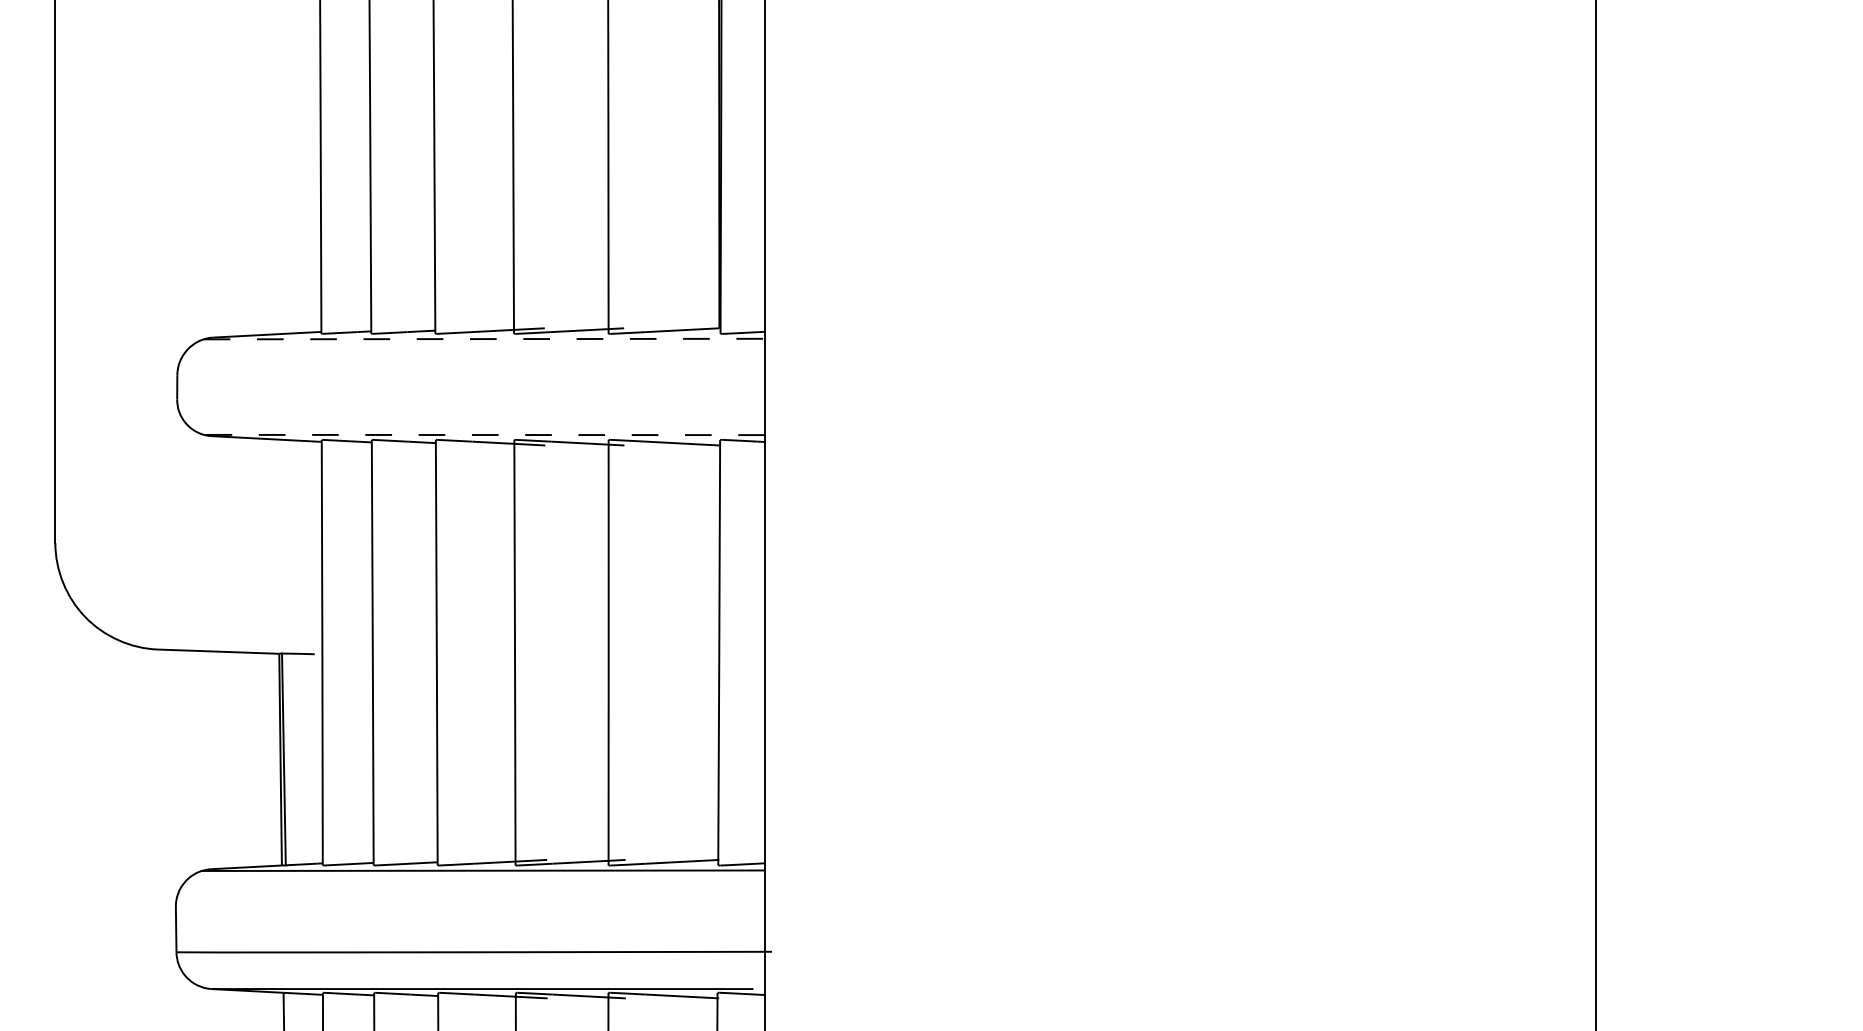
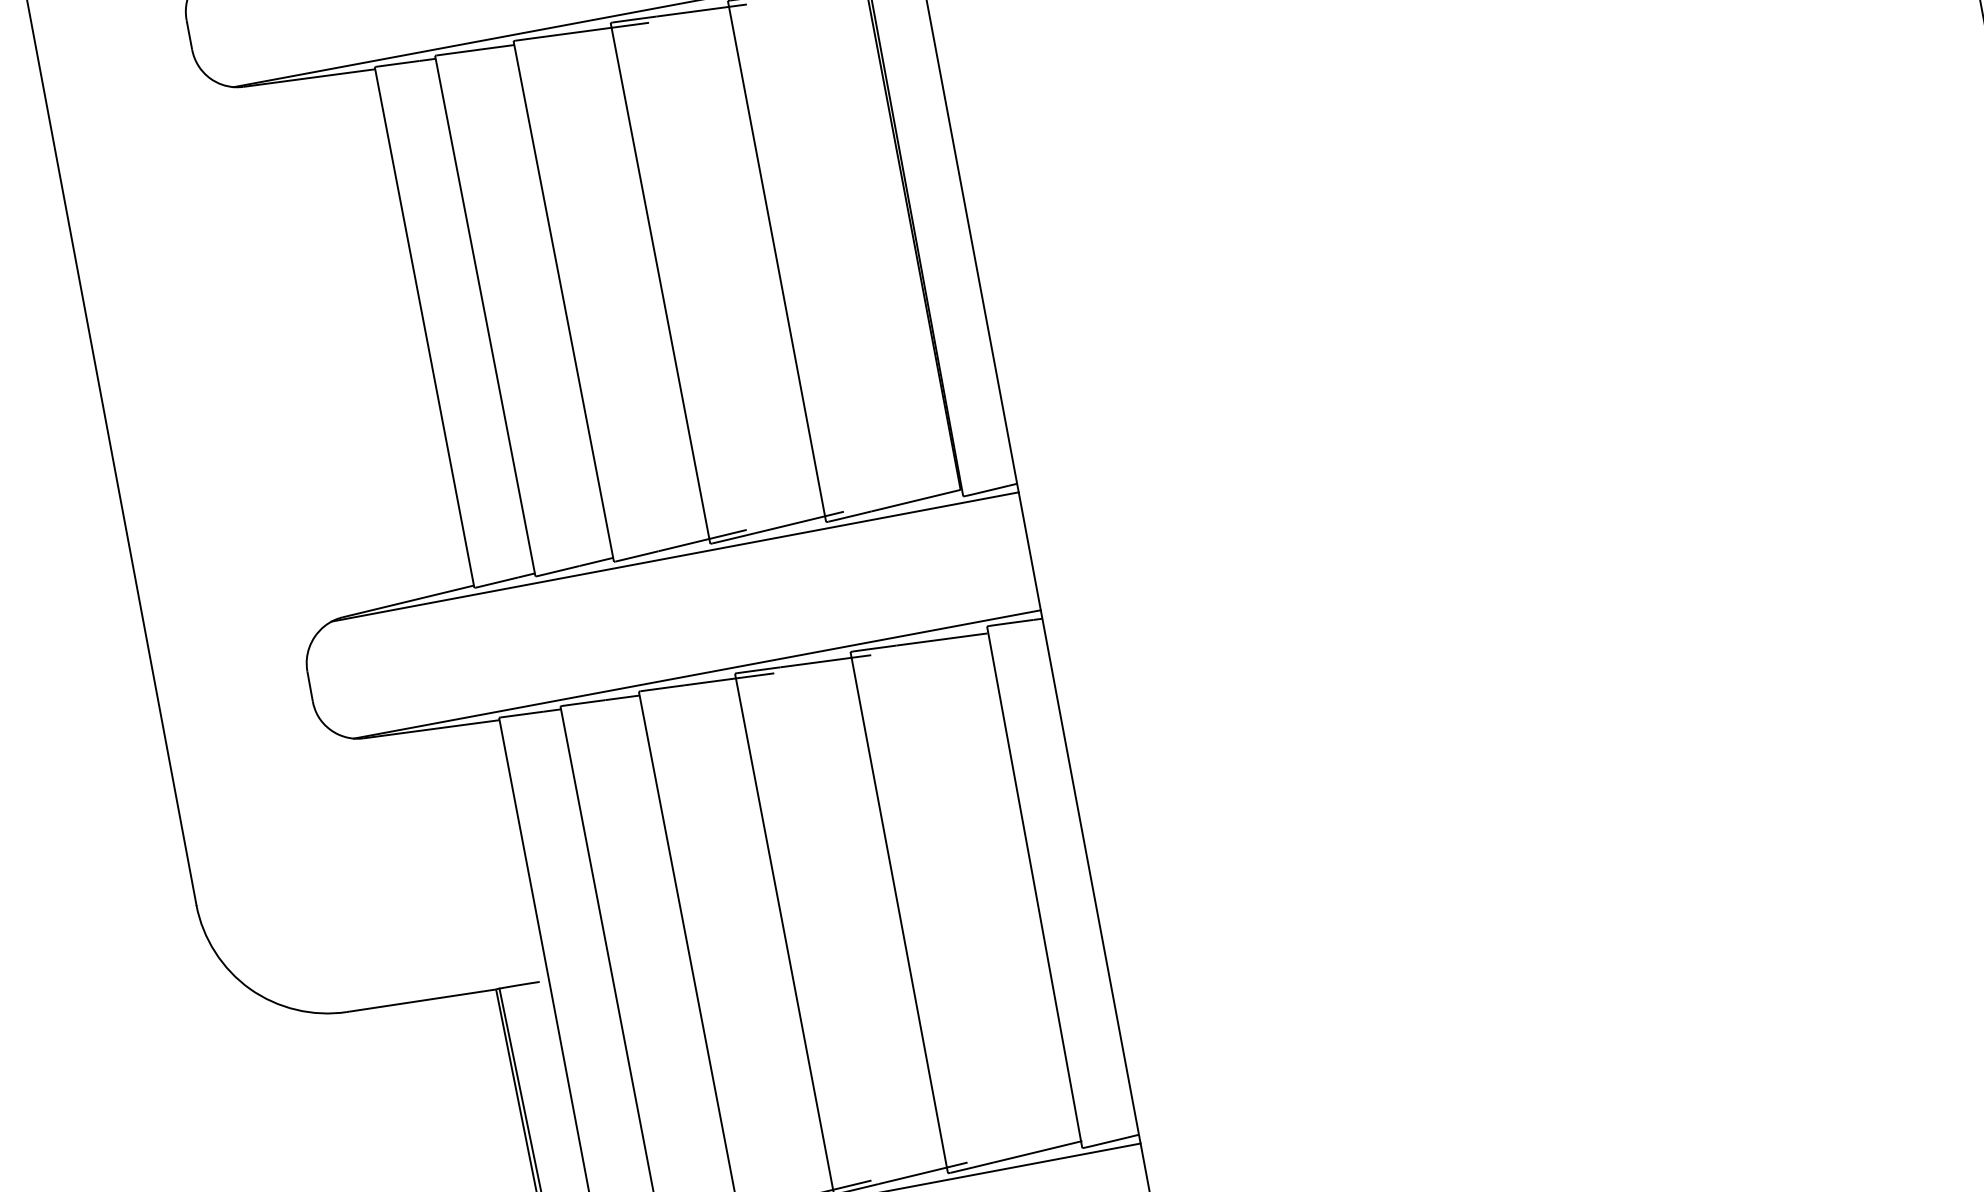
line: (484, 339) -> (675, 557), dashed -> solid
line: (484, 435) -> (697, 675), dashed -> solid

